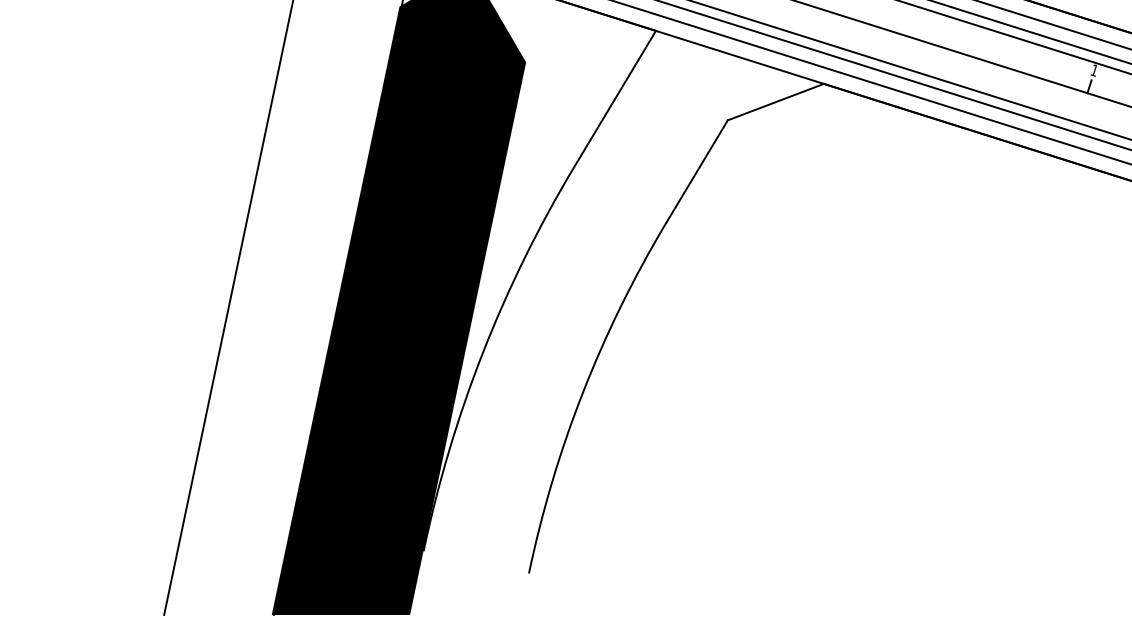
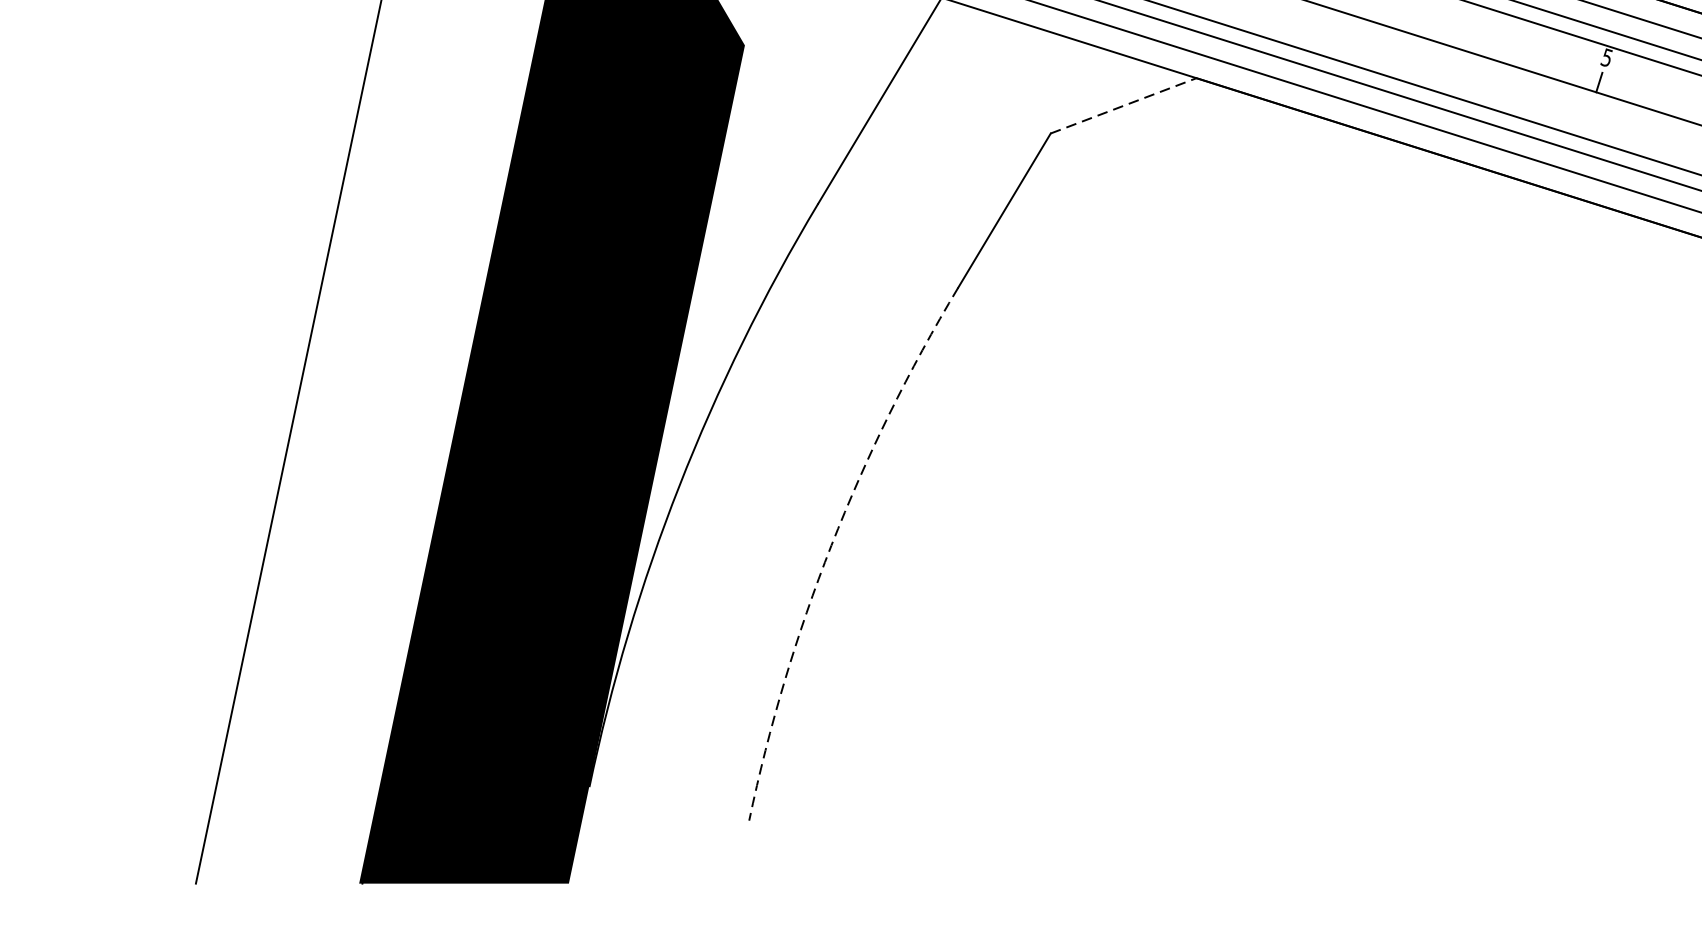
text: (1094, 70) -> (1606, 57), 1 -> 5
line: (776, 101) -> (1124, 104), solid -> dashed
arc: (583, 392) -> (831, 546), solid -> dashed

